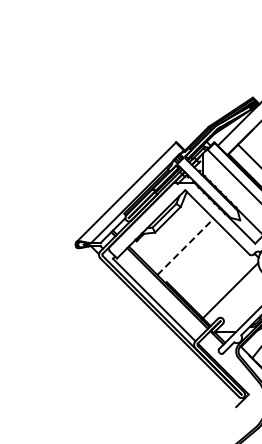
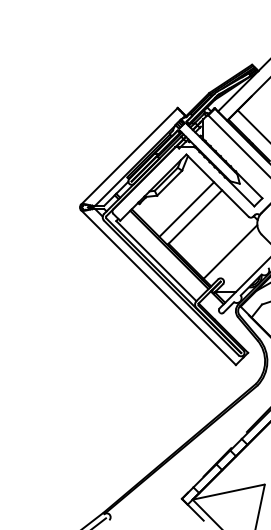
line: (185, 246) -> (186, 209), dashed -> solid
line: (194, 254) -> (195, 216), added
line: (156, 327) -> (158, 287), added

